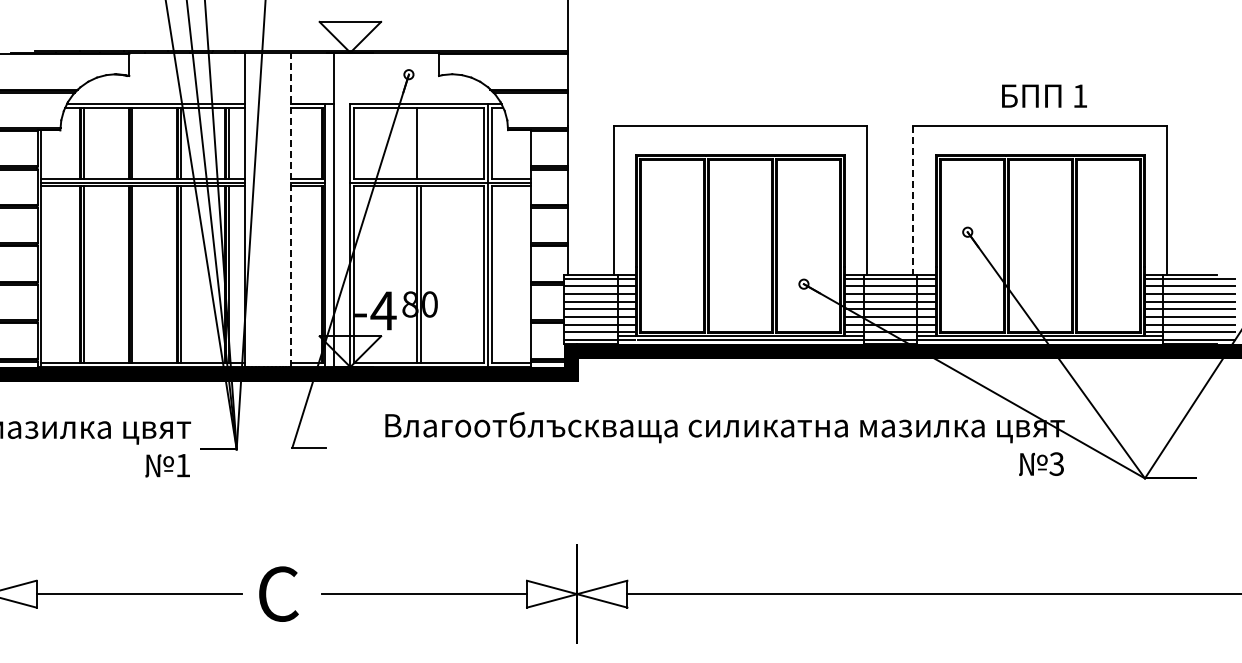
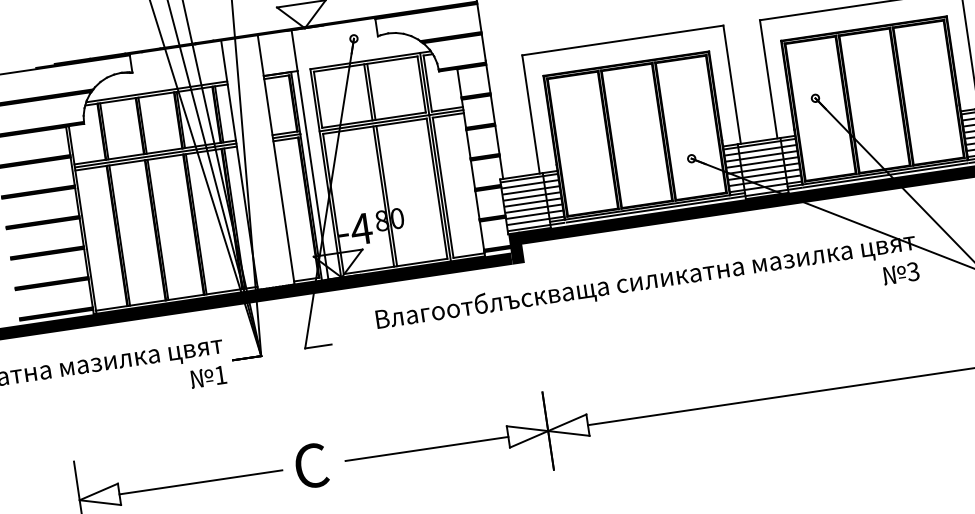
line: (420, 143) -> (371, 92), added
line: (913, 200) -> (768, 79), dashed -> solid
line: (290, 209) -> (275, 159), dashed -> solid

